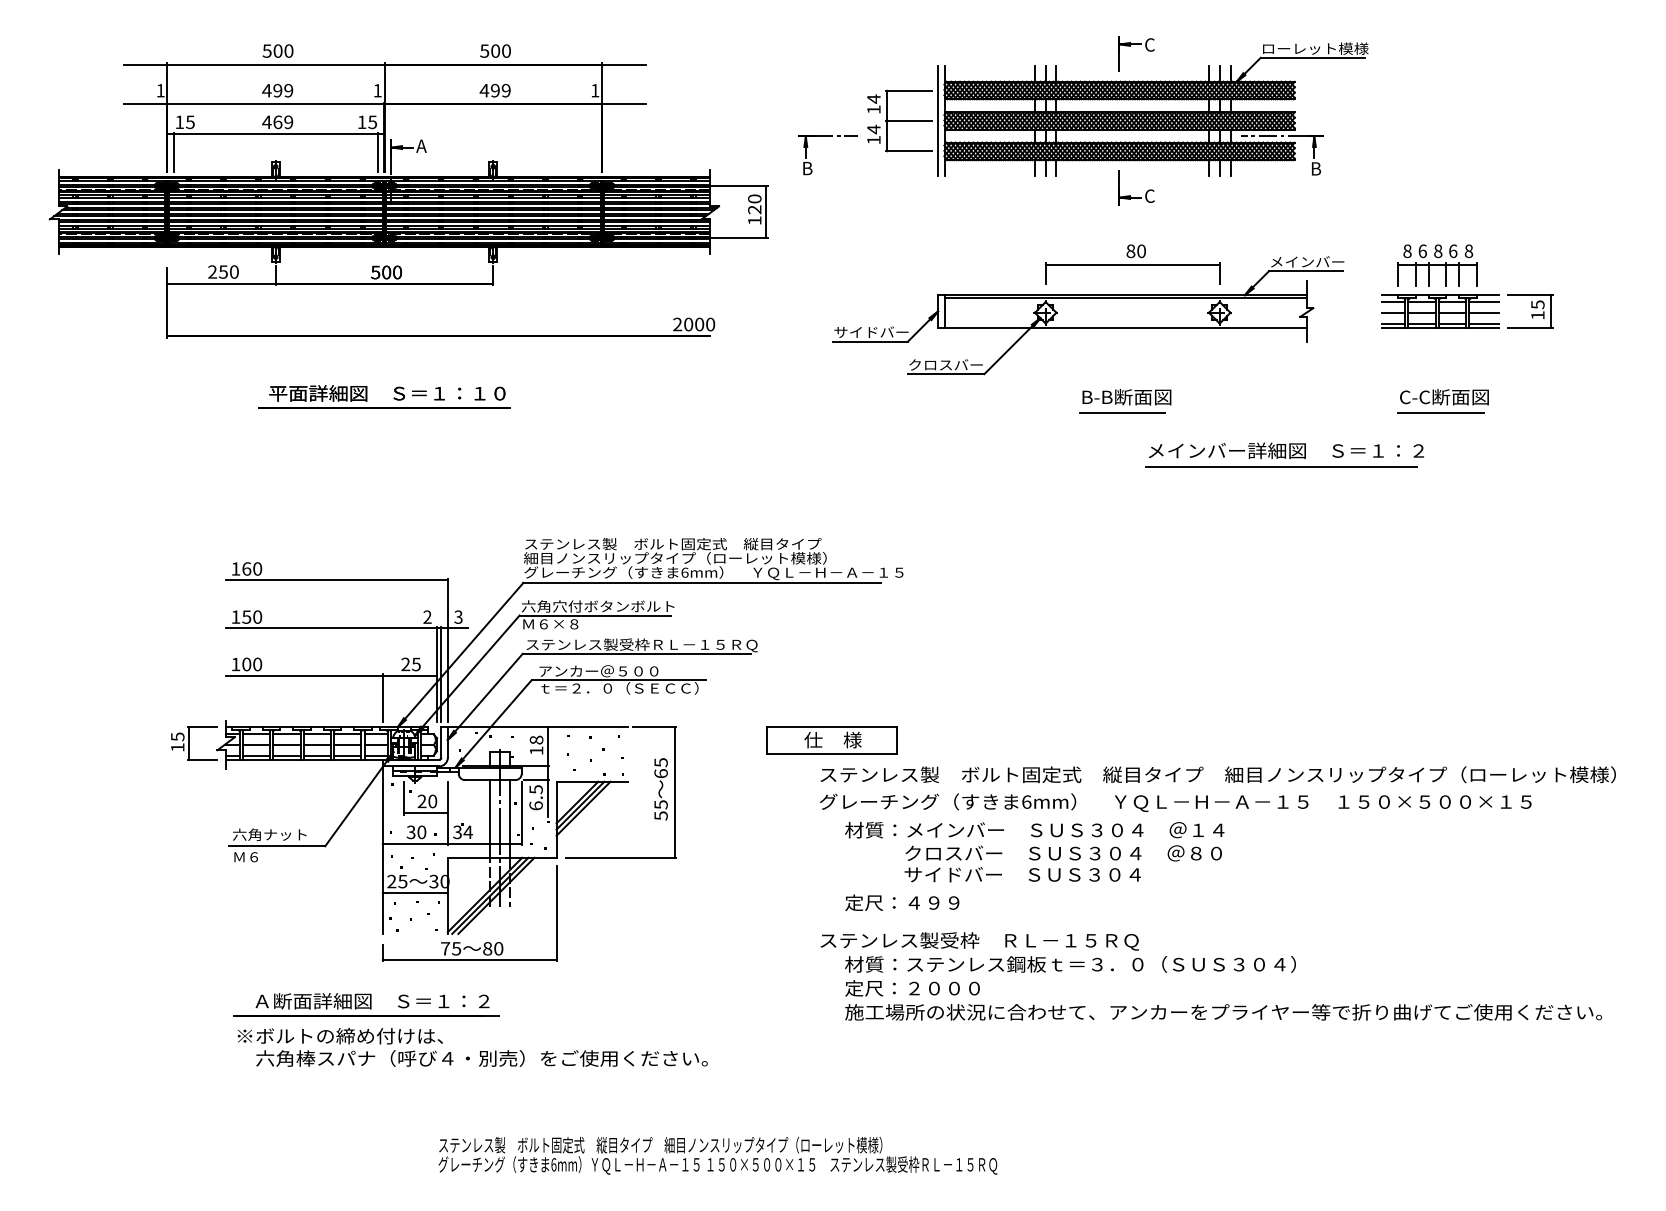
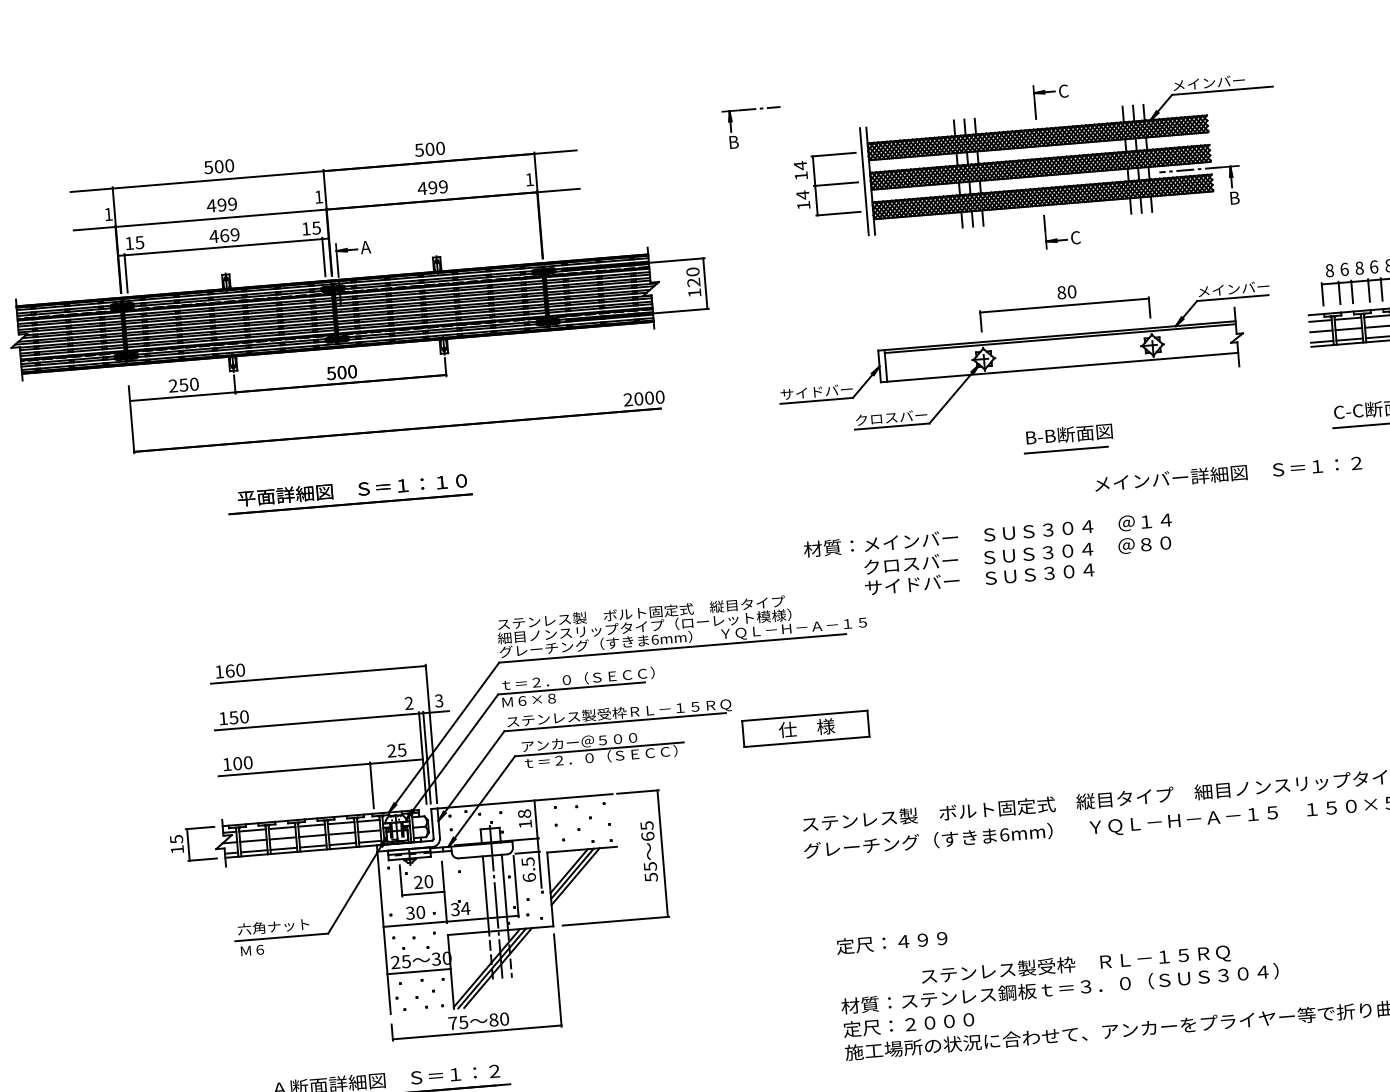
text: (1315, 48) -> (1224, 81), ローレット模様 -> メインバー
part: (811, 163) -> (737, 137), moved
line: (1281, 466) -> (1224, 489), removed
text: (601, 606) -> (576, 679), 六角穴付ボタンボルト -> ｔ＝２．０（ＳＥＣＣ）
part: (831, 740) -> (805, 728), moved
text: (1034, 851) -> (989, 555), moved
text: (979, 941) -> (1075, 965), moved

